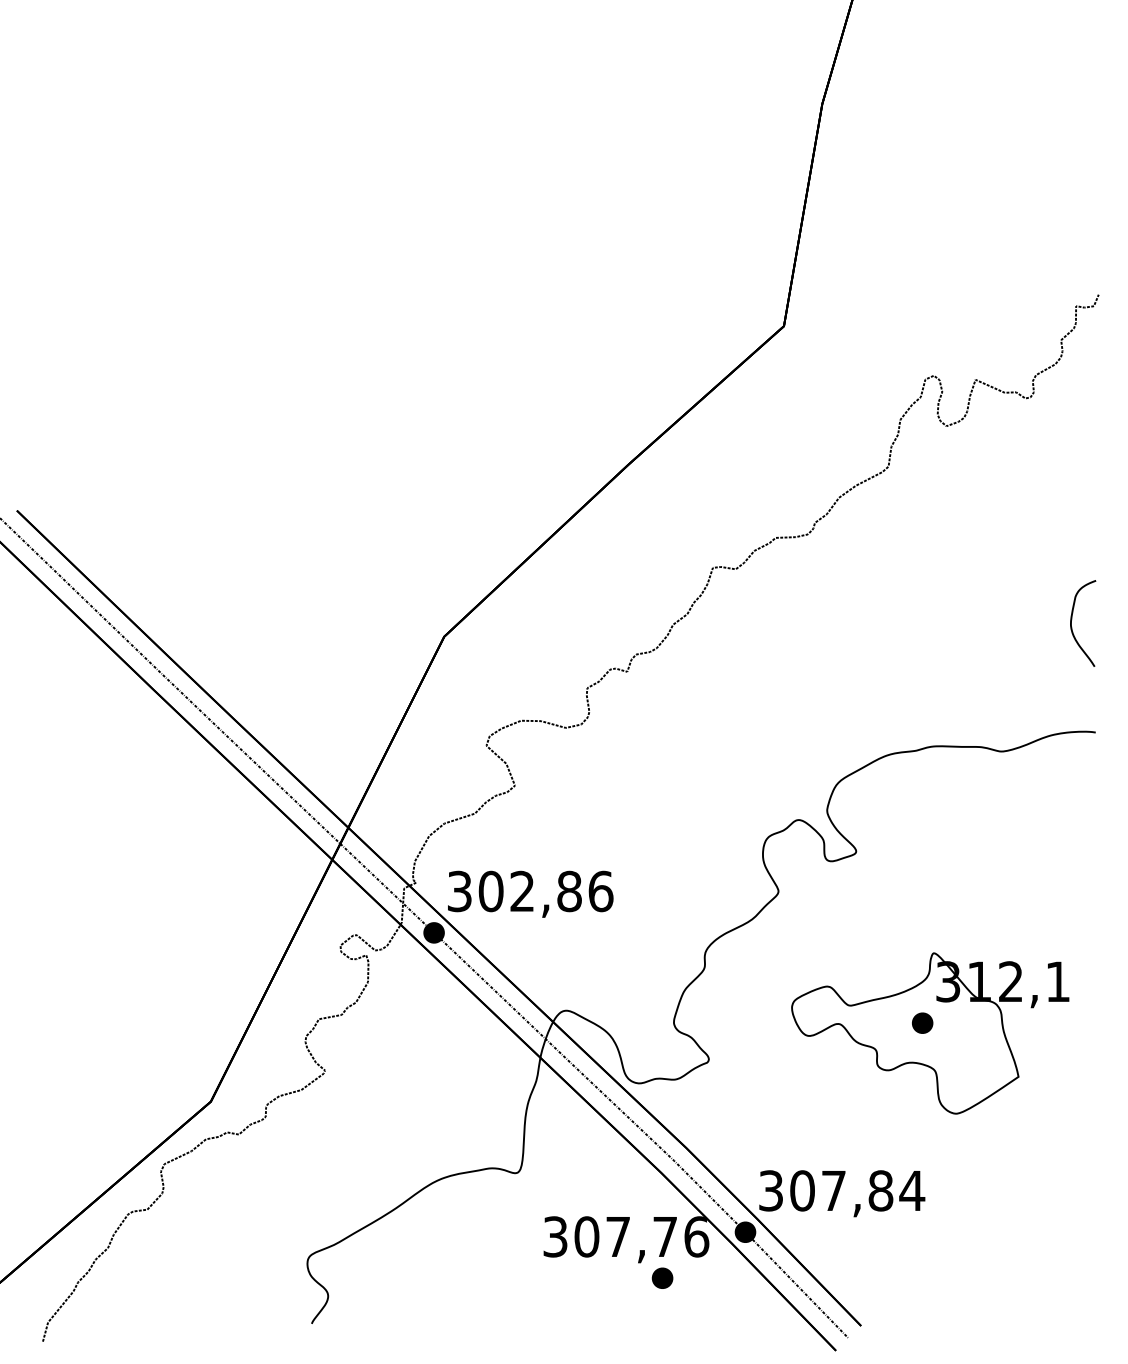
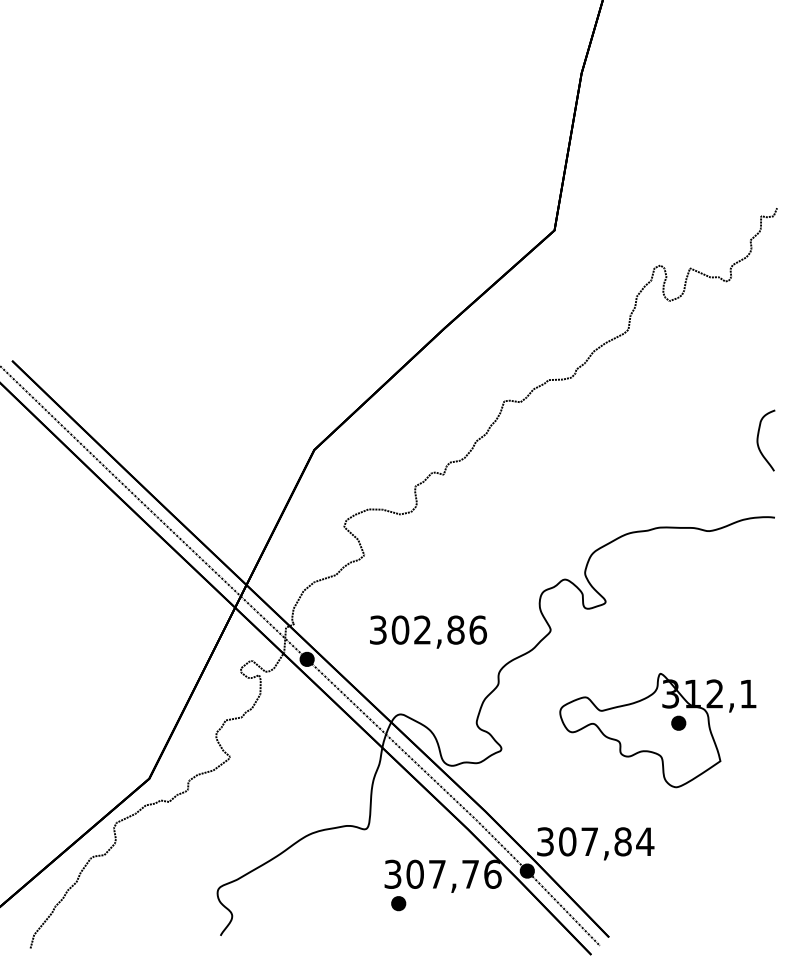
text: (530, 893) -> (428, 631), moved
part: (922, 1022) -> (678, 722), moved
part: (662, 1277) -> (398, 903), moved

